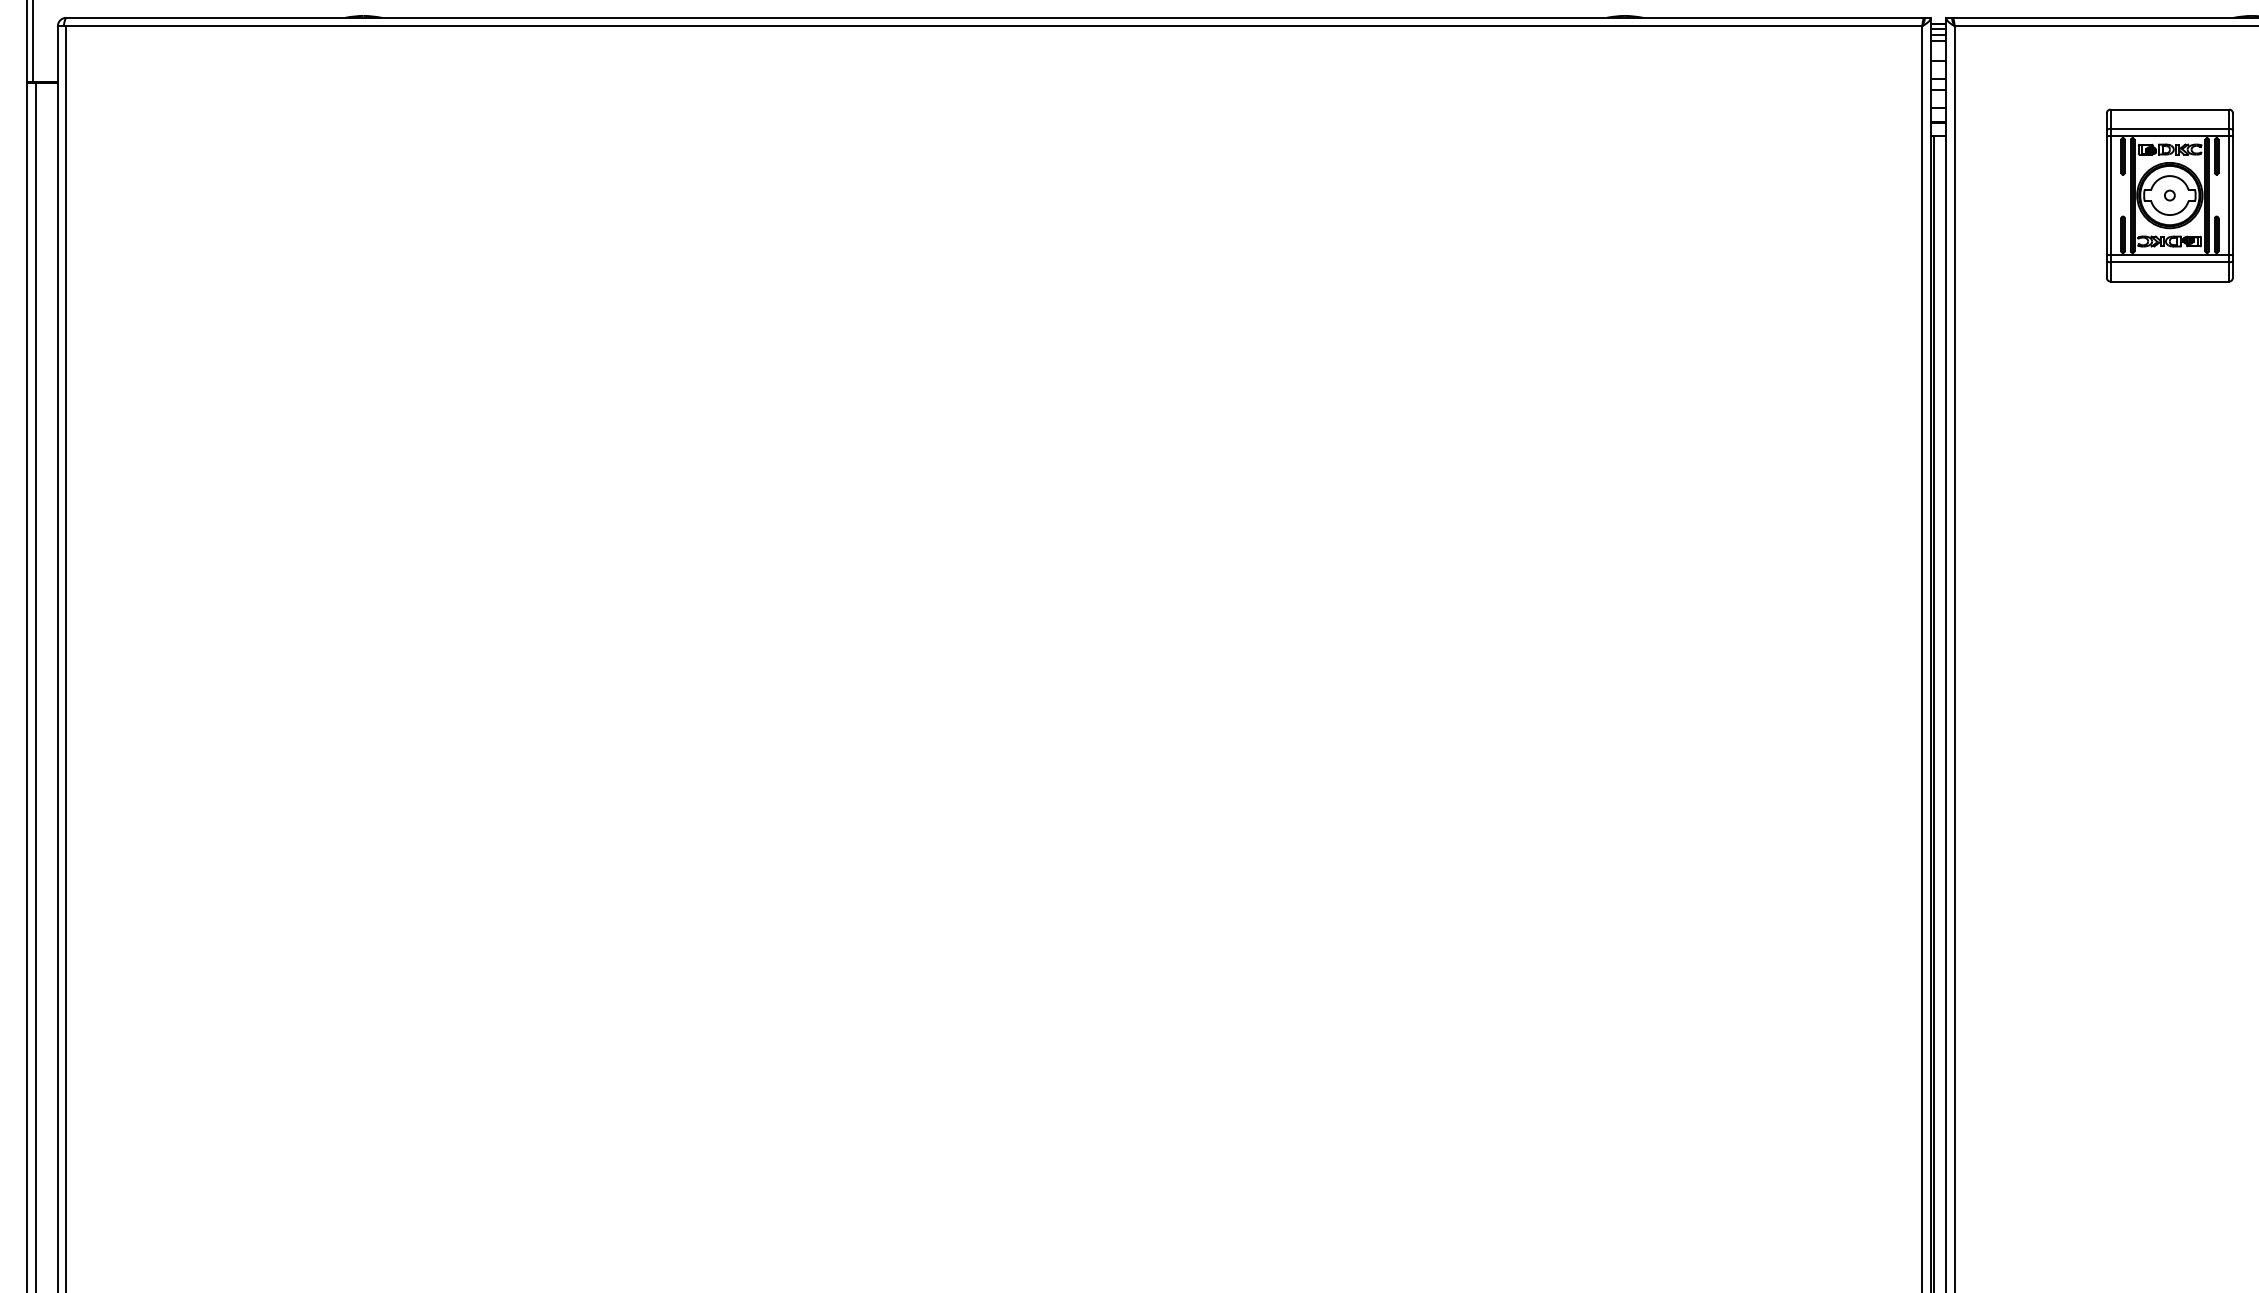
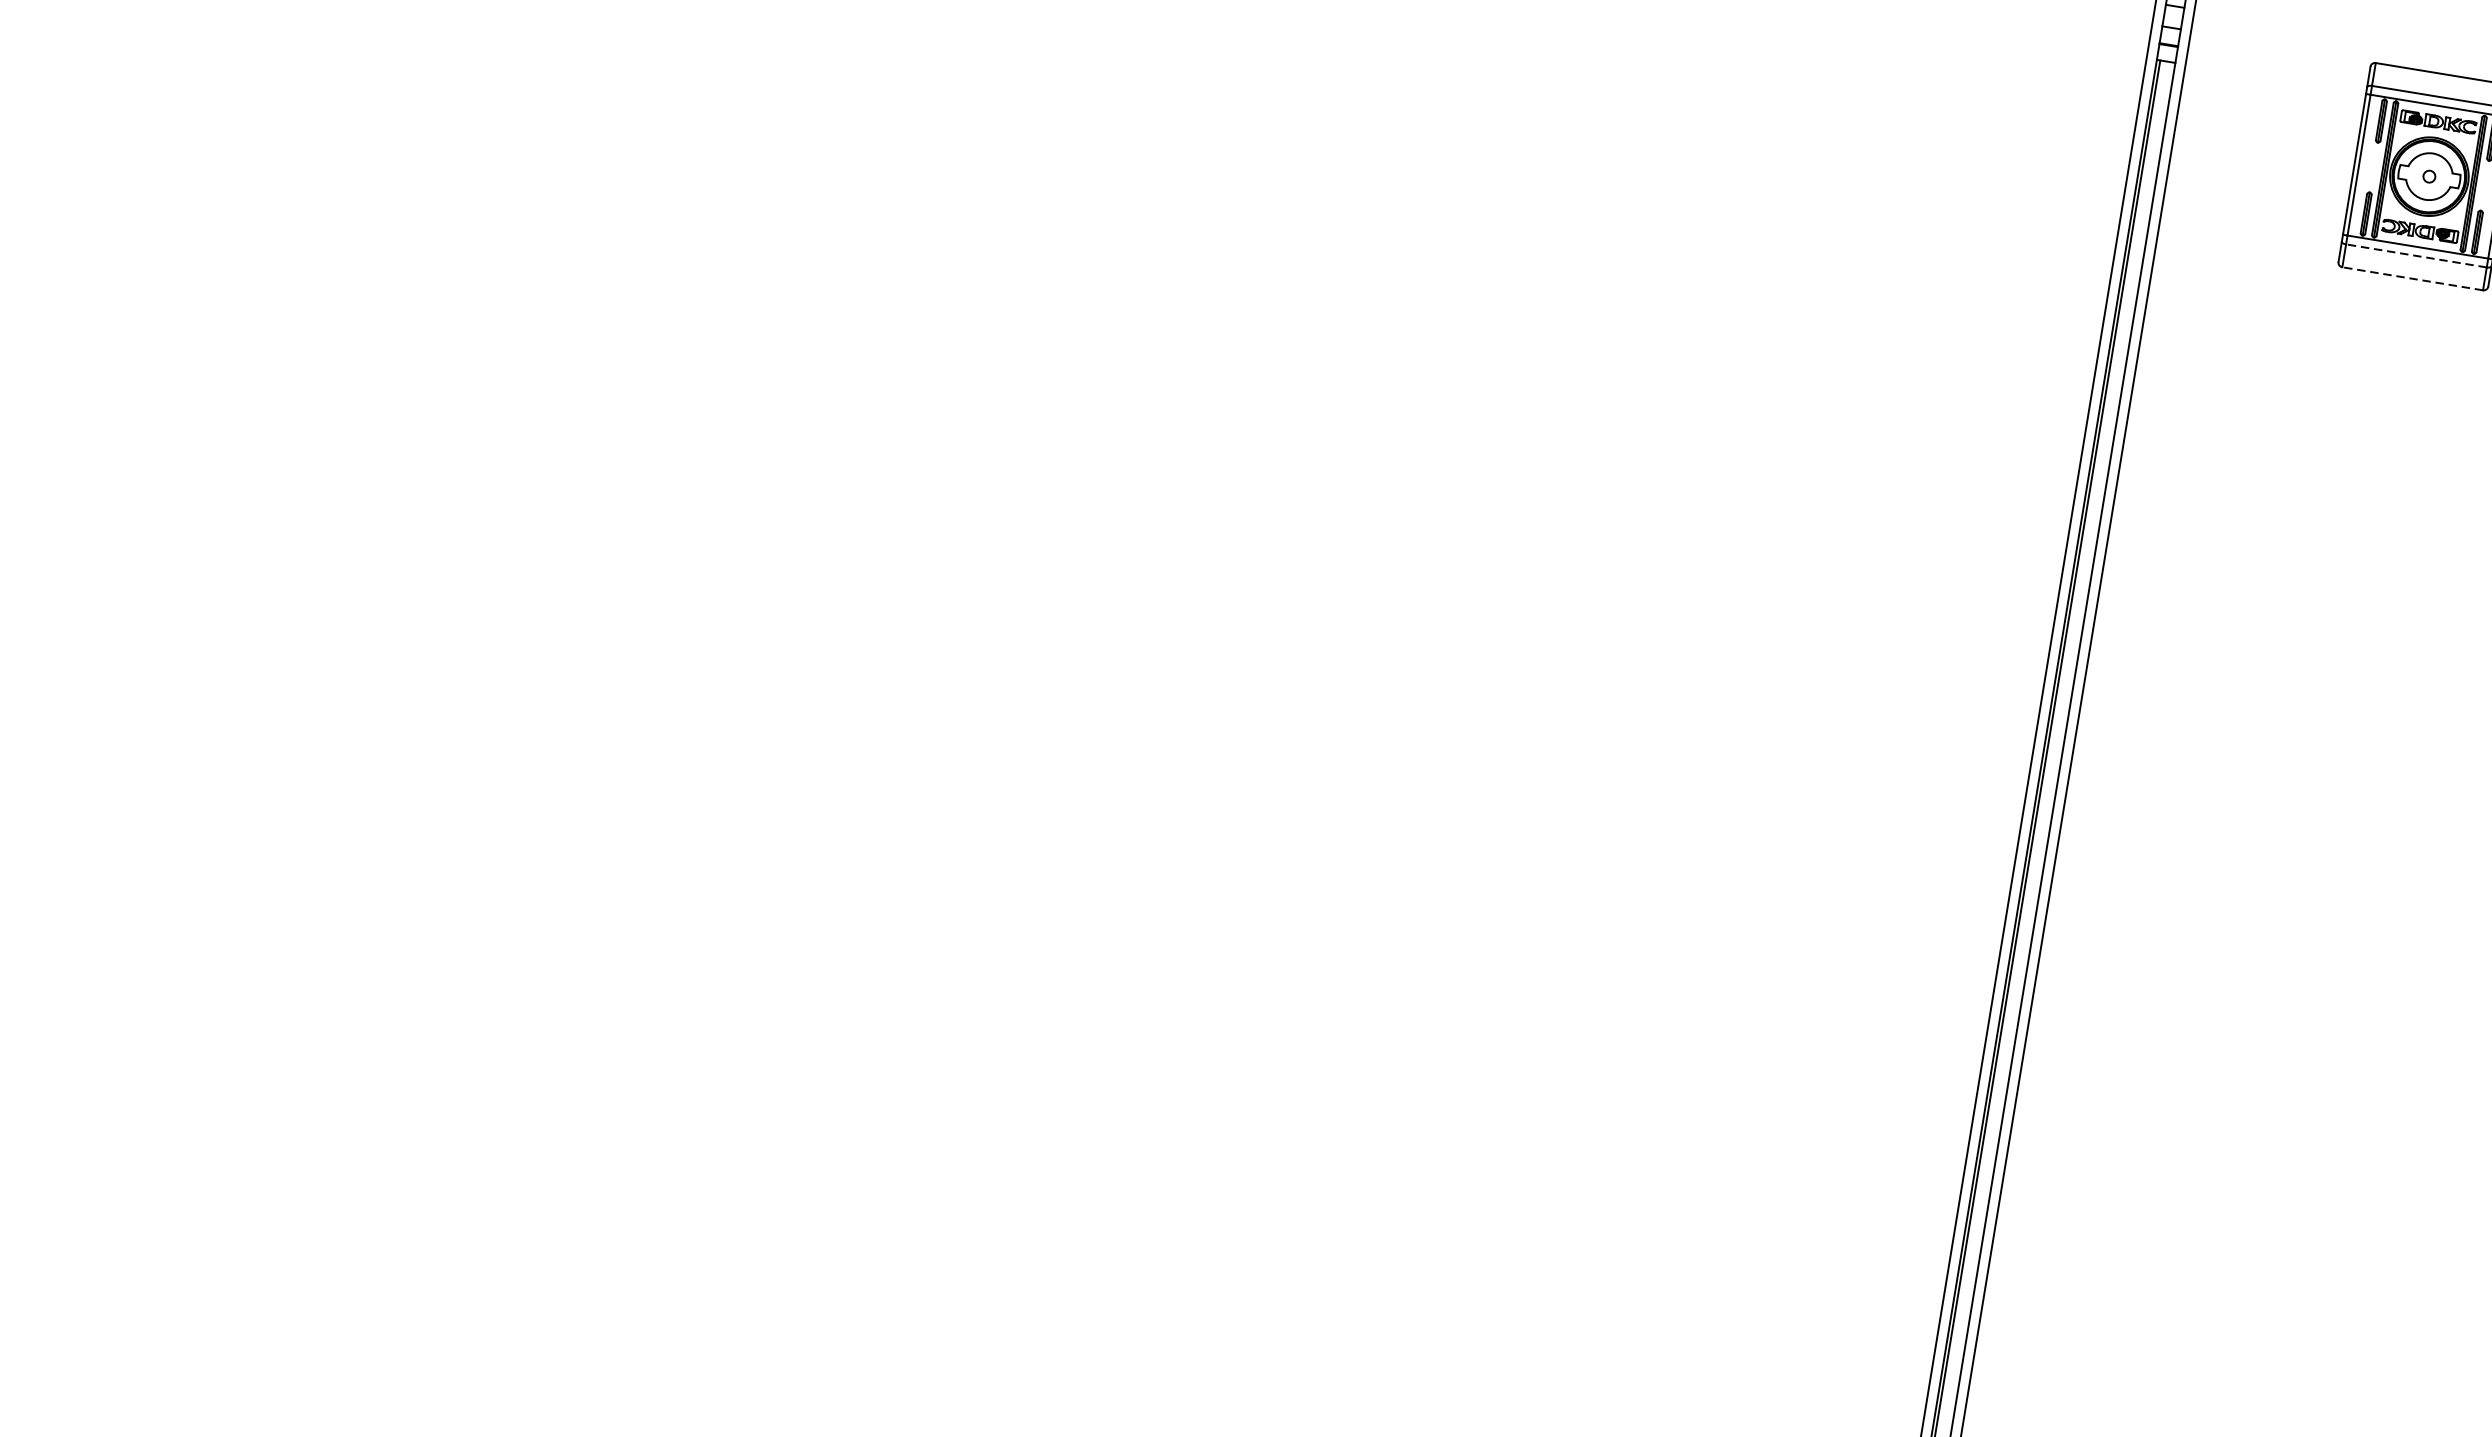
line: (2169, 262) -> (2415, 256), solid -> dashed
line: (2169, 281) -> (2412, 278), solid -> dashed

